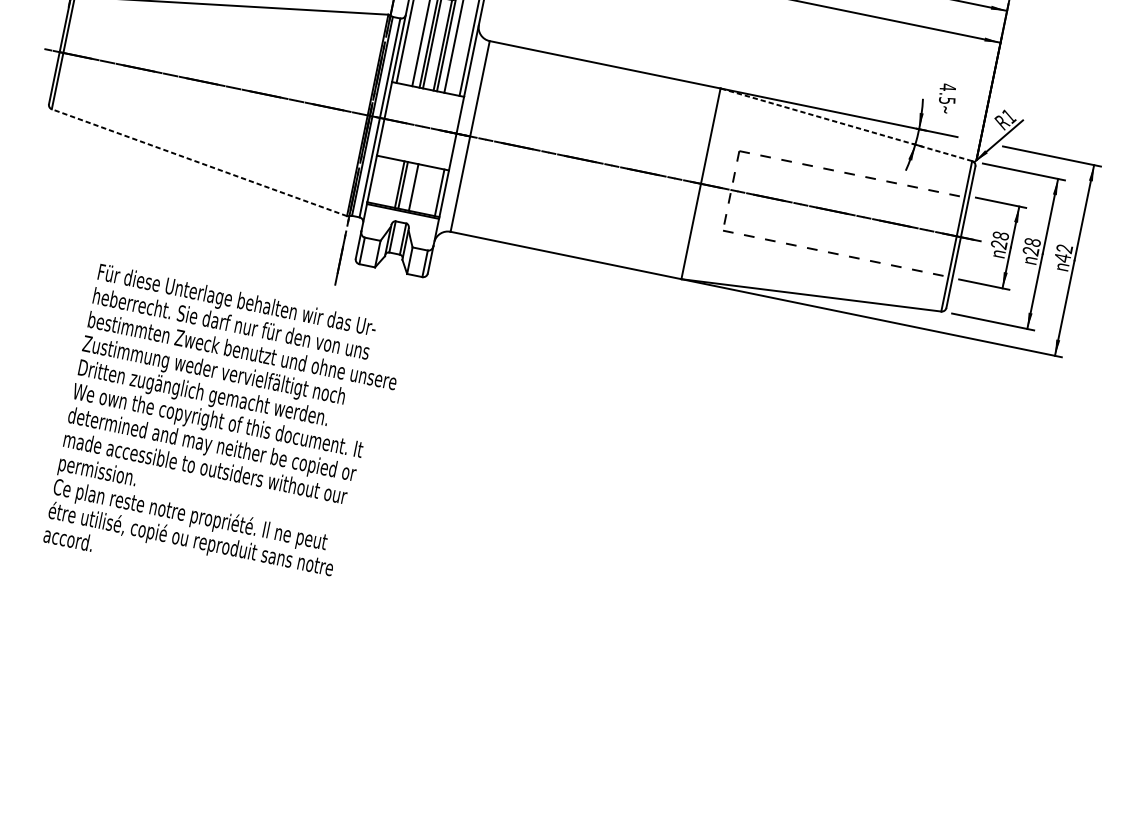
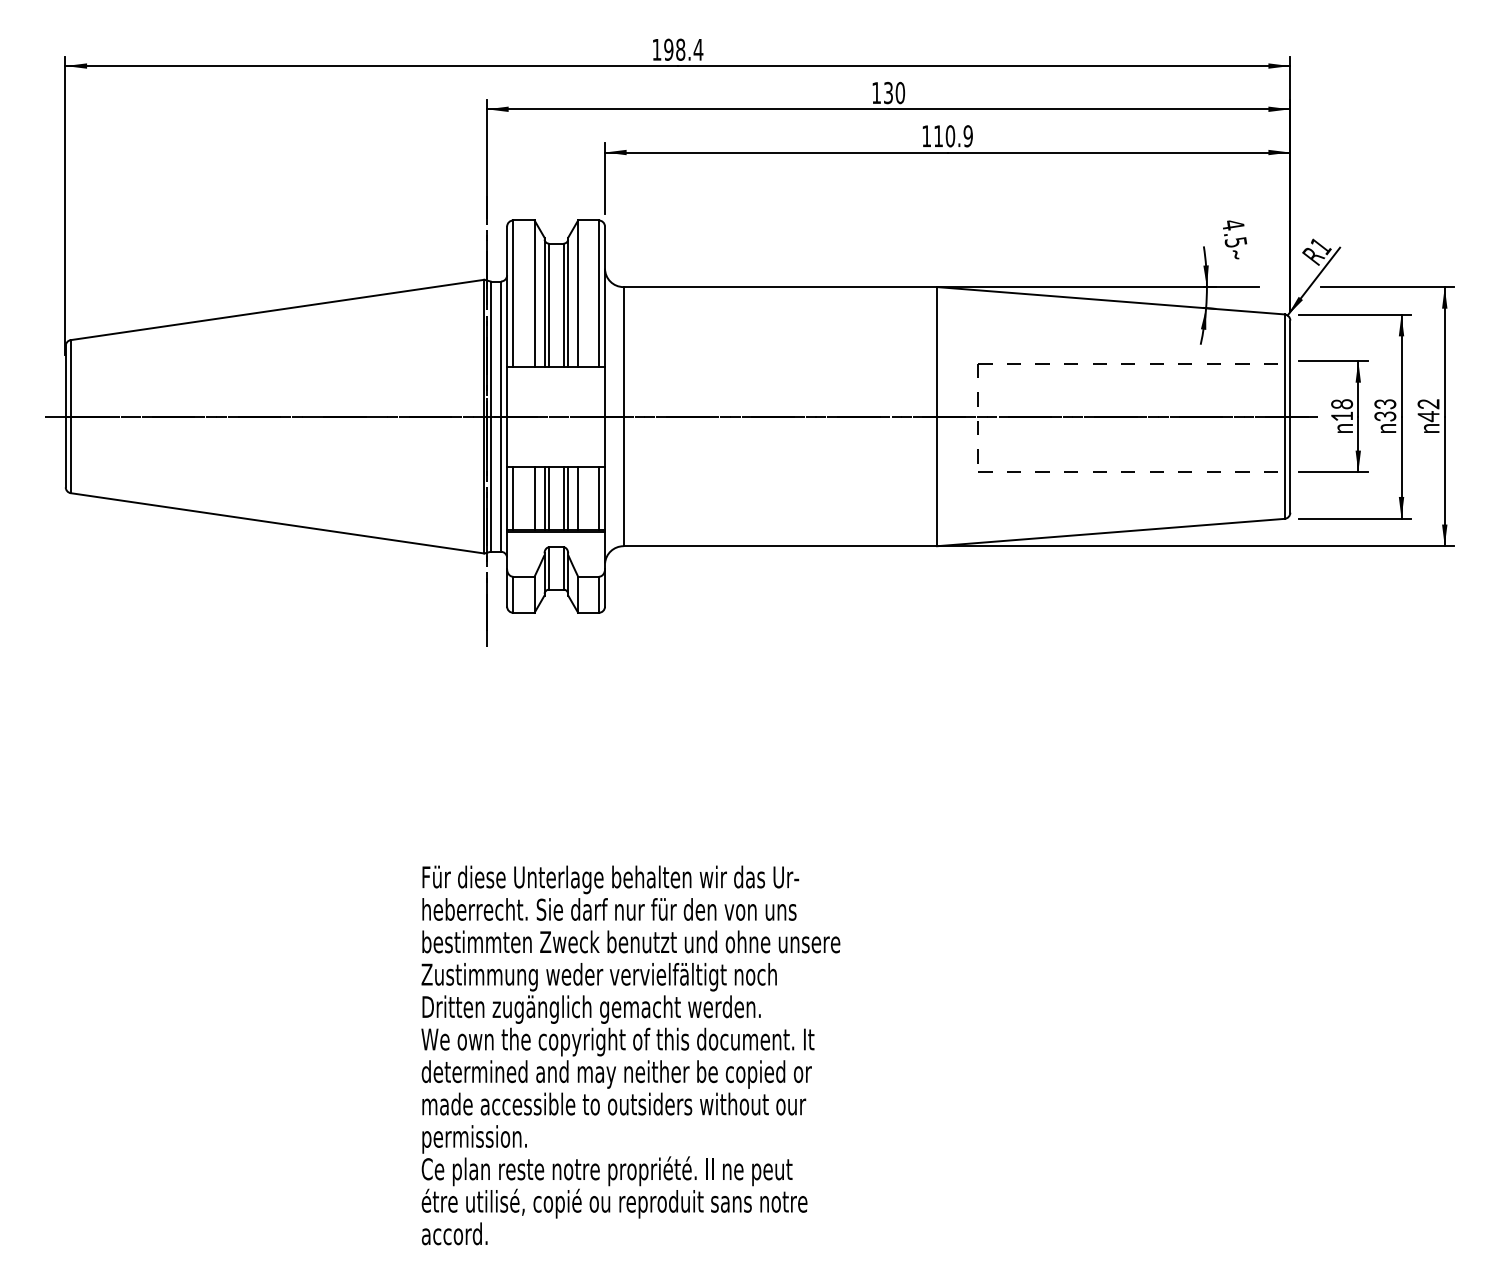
line: (846, 124) -> (1110, 300), dashed -> solid
line: (199, 162) -> (277, 523), dashed -> solid
line: (376, 180) -> (513, 498), added
line: (392, 183) -> (534, 498), added
line: (417, 188) -> (568, 498), added
line: (424, 189) -> (578, 498), added
text: (998, 244) -> (1341, 416), 28 -> 18
text: (1031, 247) -> (1385, 410), 28 -> 33
text: (224, 434) -> (630, 1055), moved

